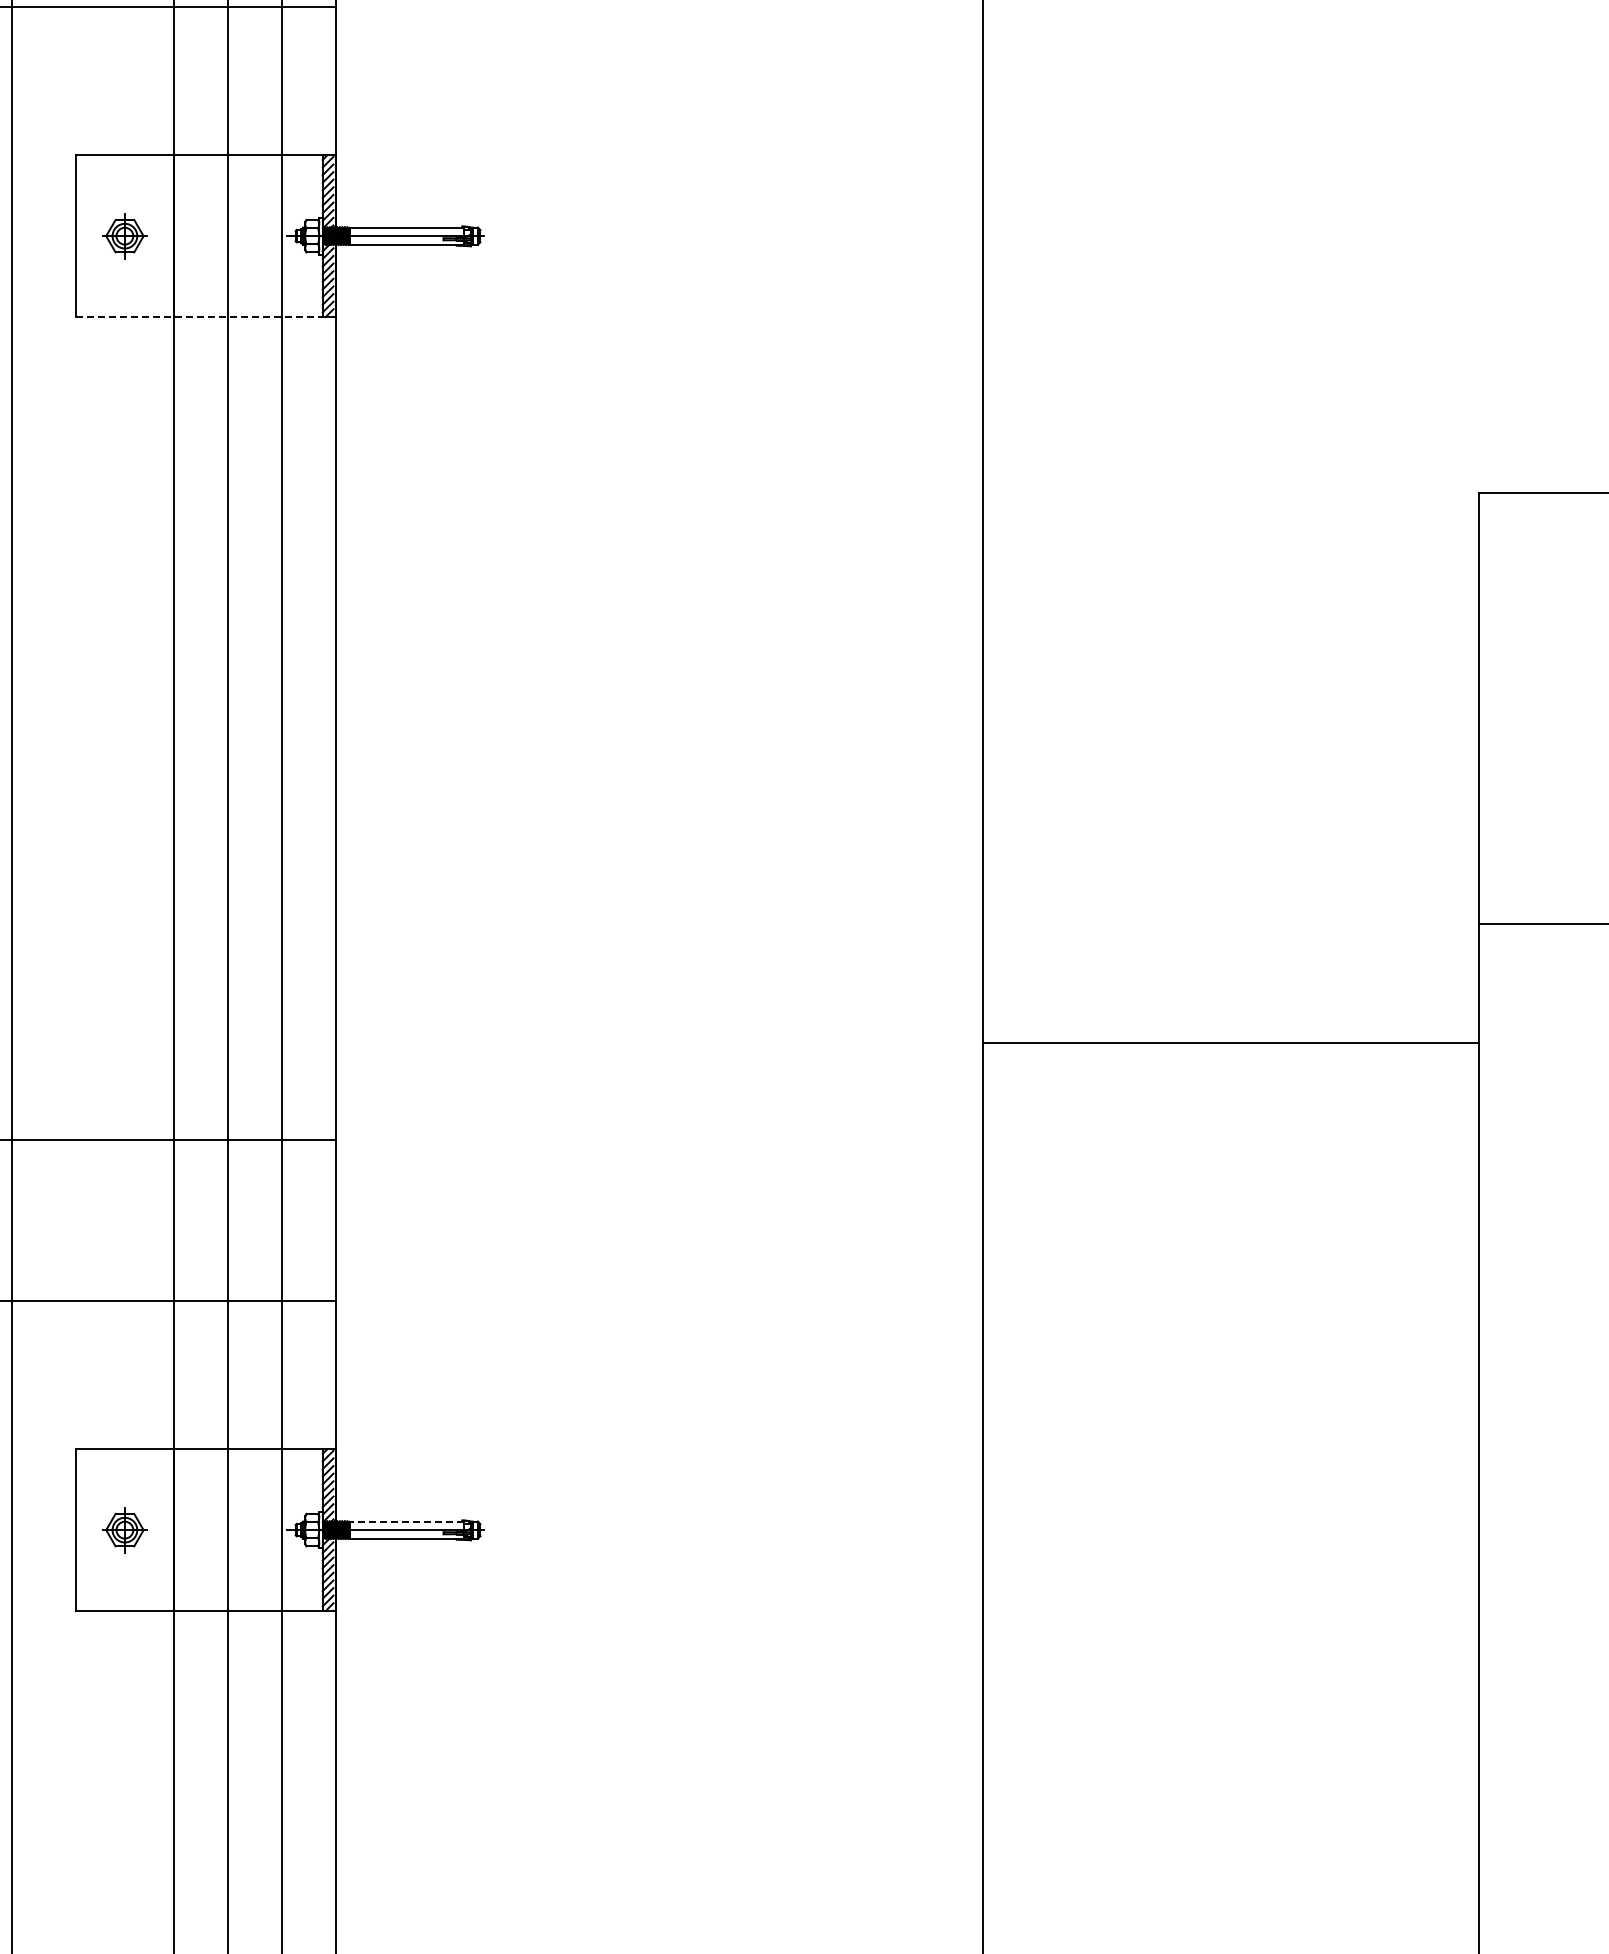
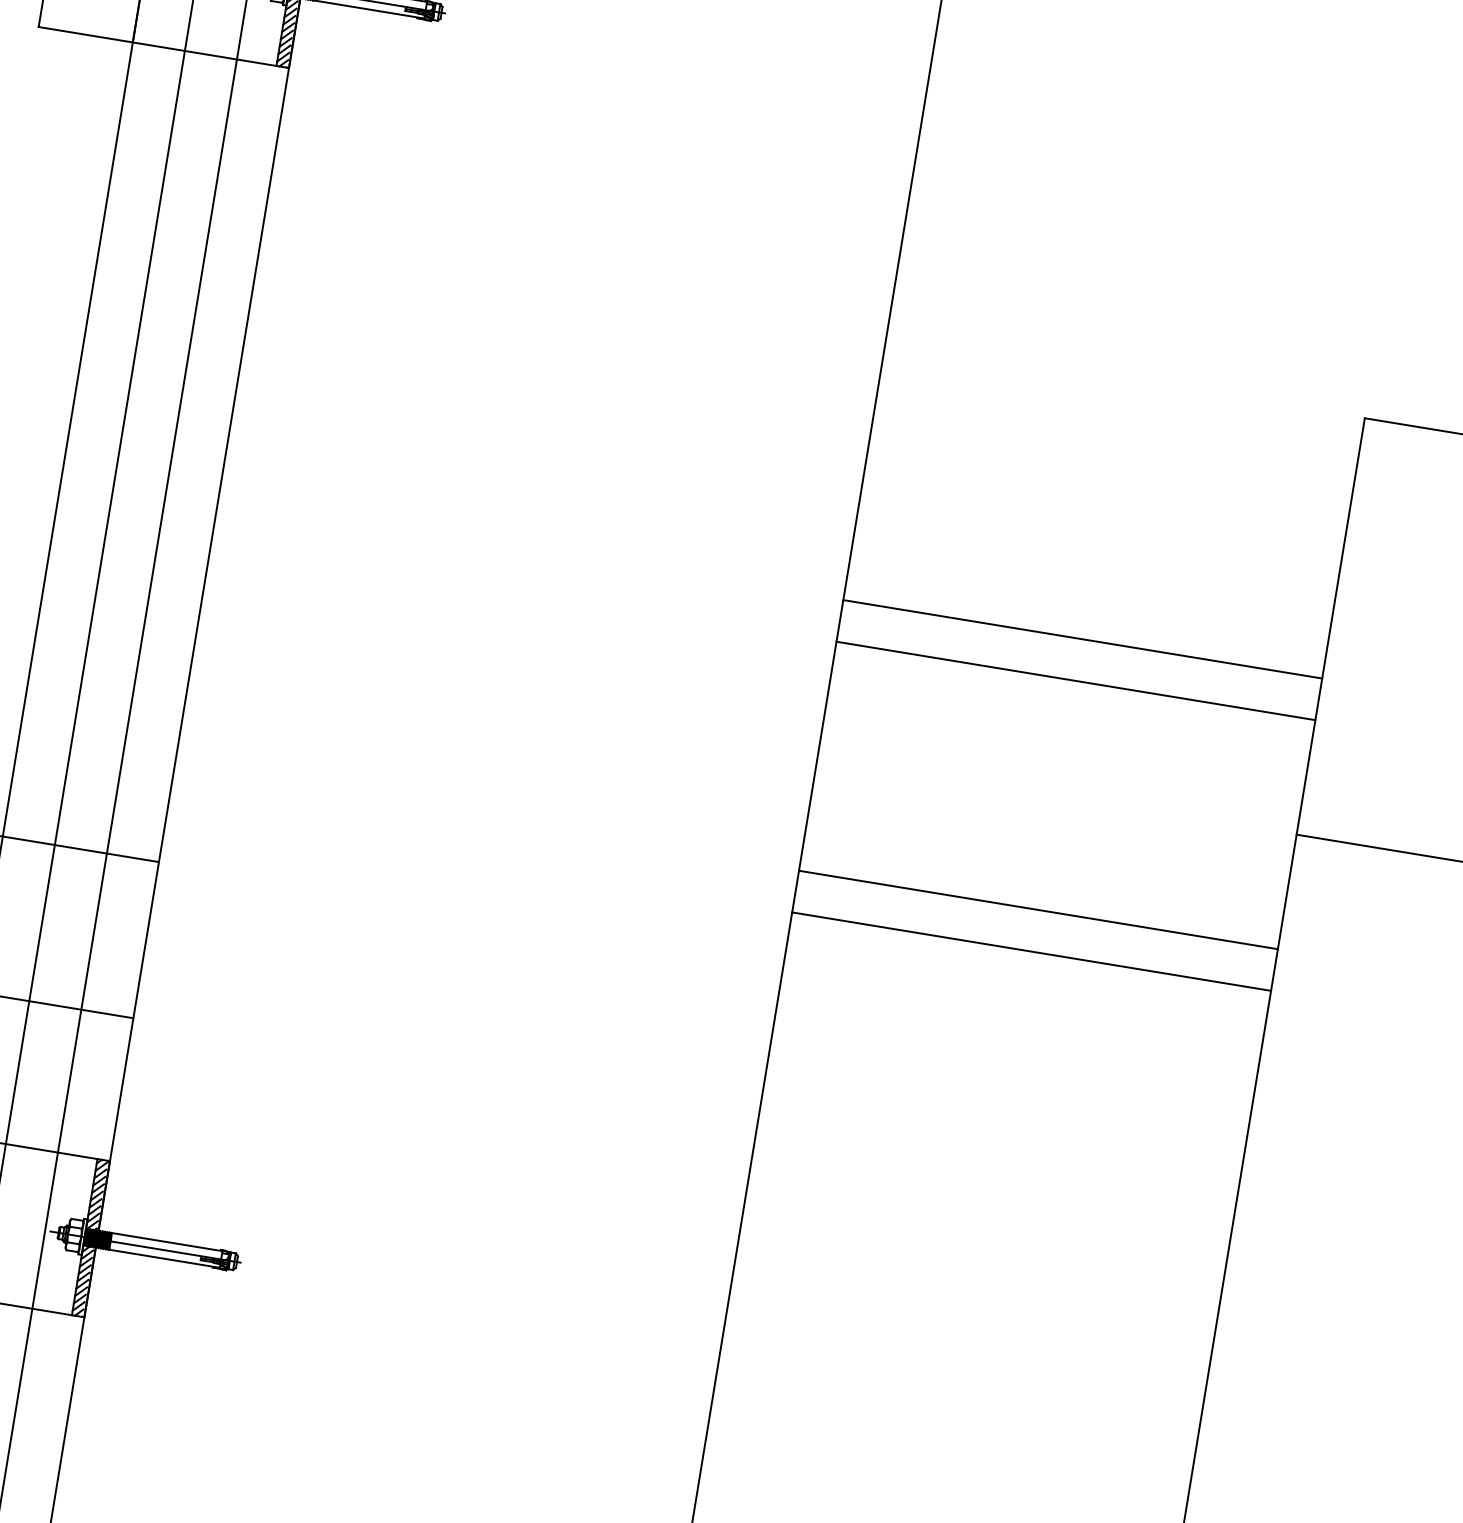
line: (200, 317) -> (158, 47), dashed -> solid
line: (1230, 762) -> (1082, 639), added
line: (1230, 805) -> (1075, 681), added
line: (1230, 1085) -> (1031, 951), added
line: (406, 1521) -> (166, 1242), dashed -> solid

